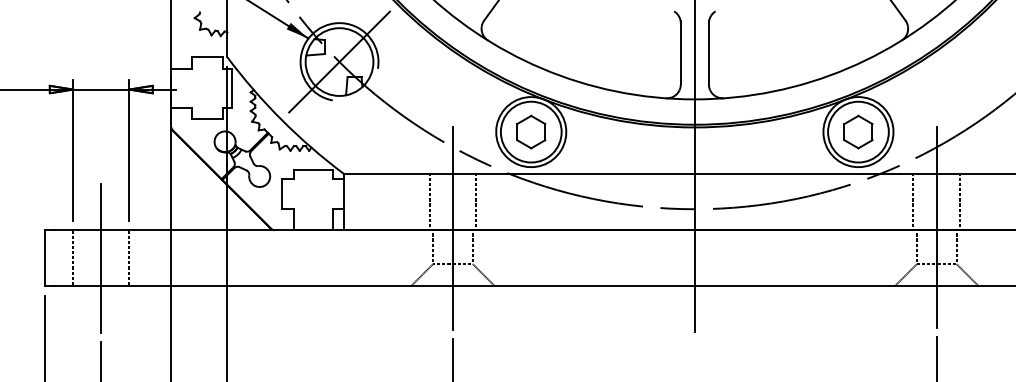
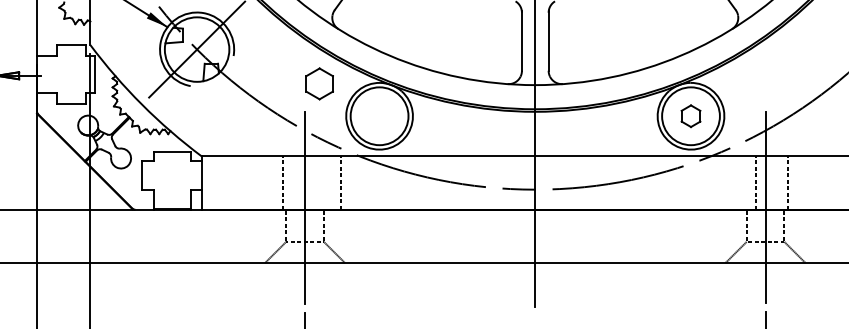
part: (531, 131) -> (319, 83), moved
part: (858, 131) -> (691, 115), size x0.7
line: (476, 202) -> (340, 183), moved
line: (913, 202) -> (755, 183), moved

